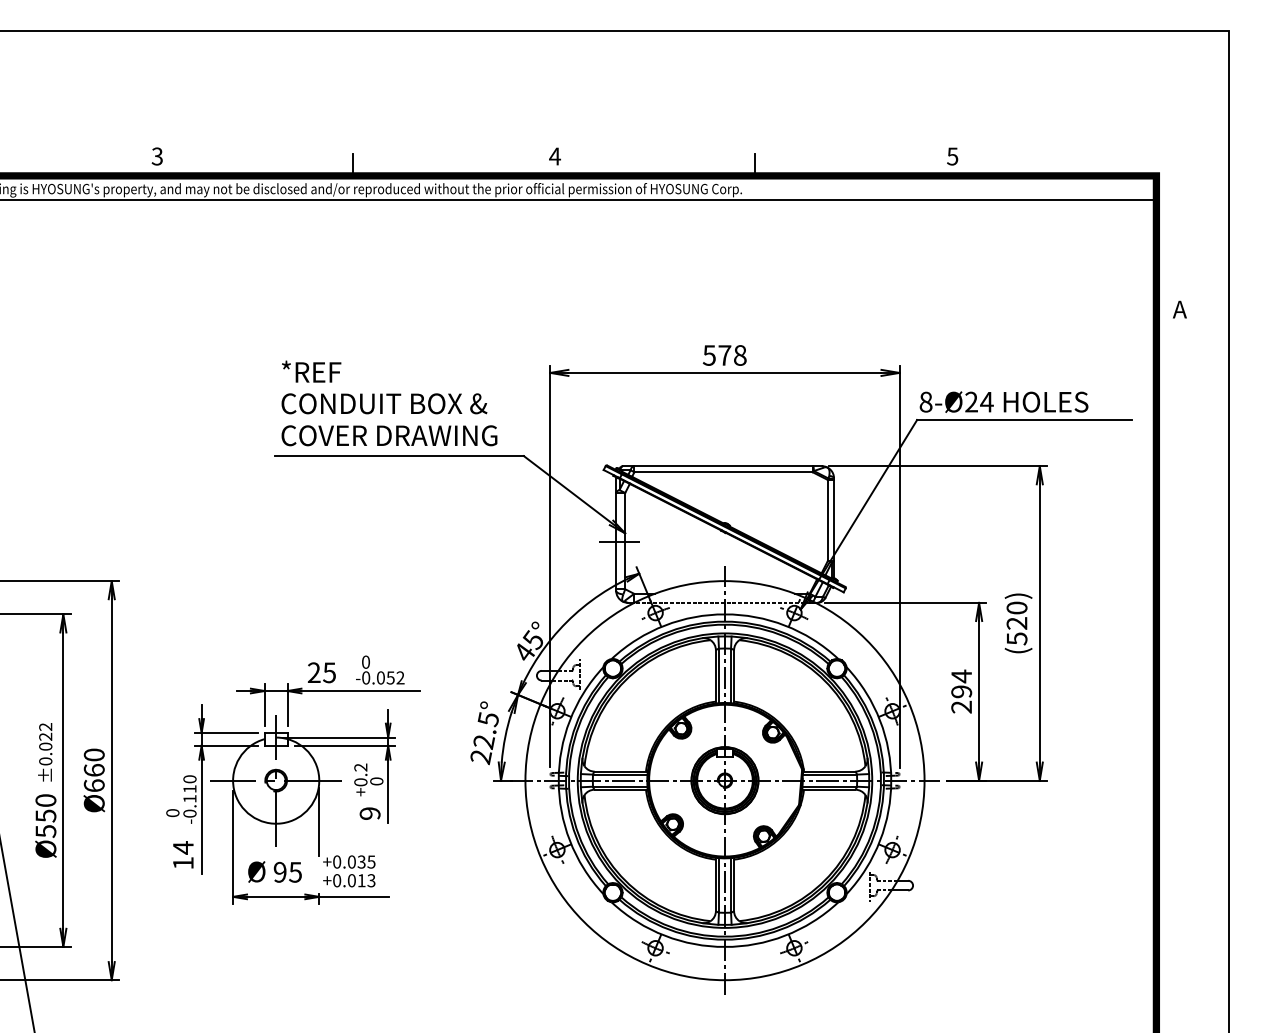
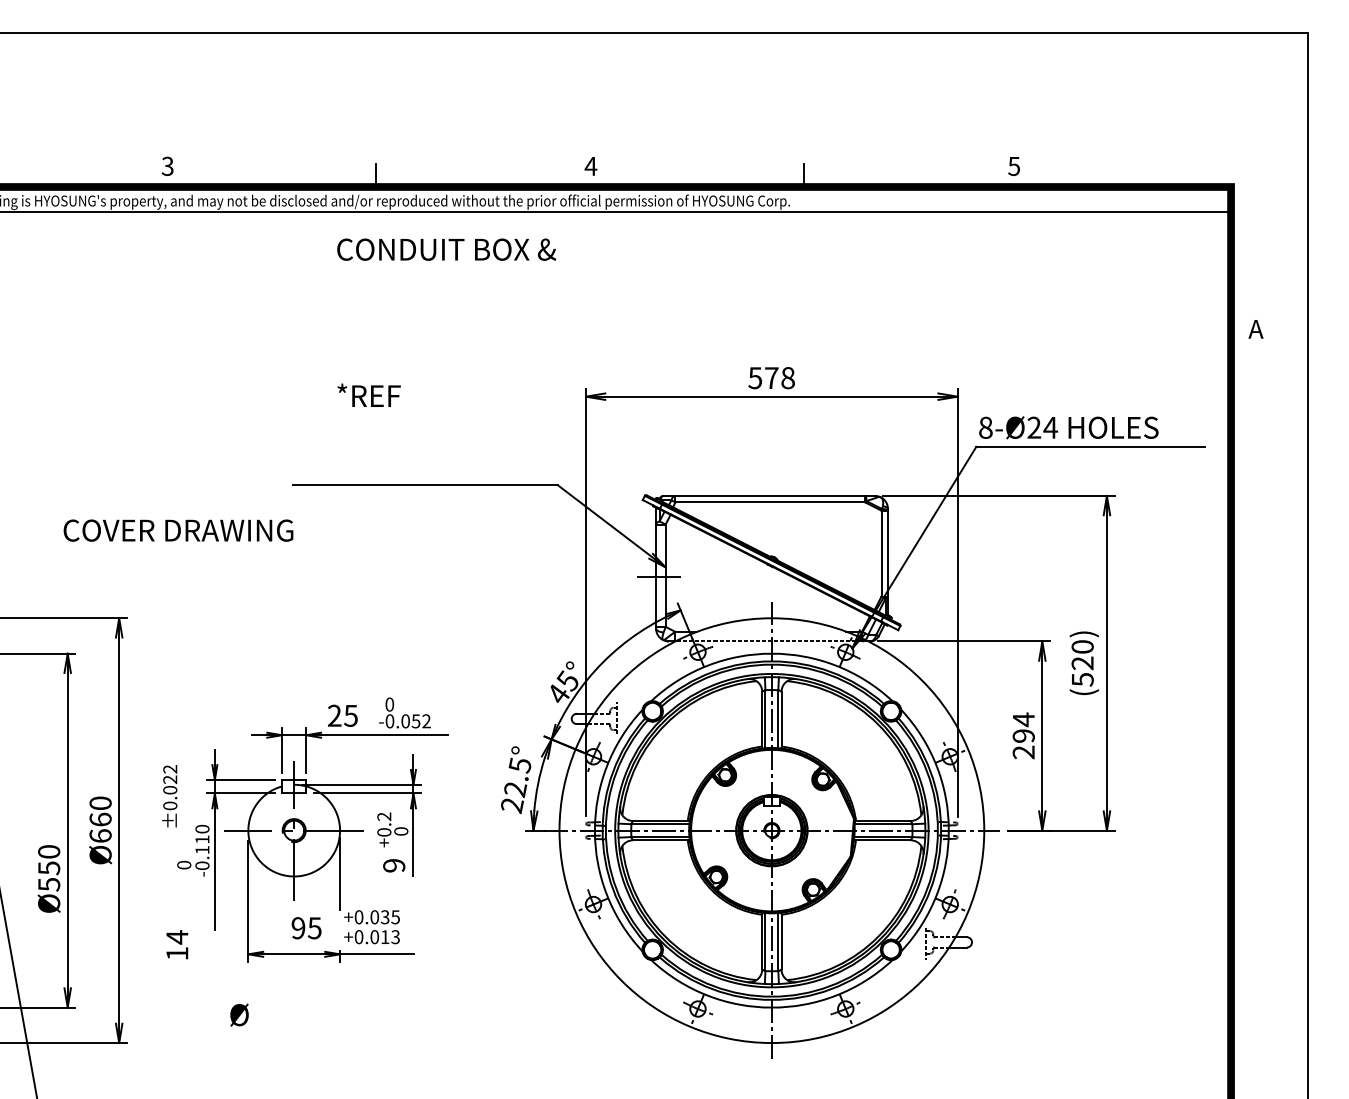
text: (311, 371) -> (369, 395), moved
text: (384, 403) -> (446, 249), moved
text: (389, 435) -> (178, 530), moved
text: (45, 752) -> (170, 796), moved
text: (183, 854) -> (177, 944), moved
text: (256, 871) -> (239, 1014), moved

